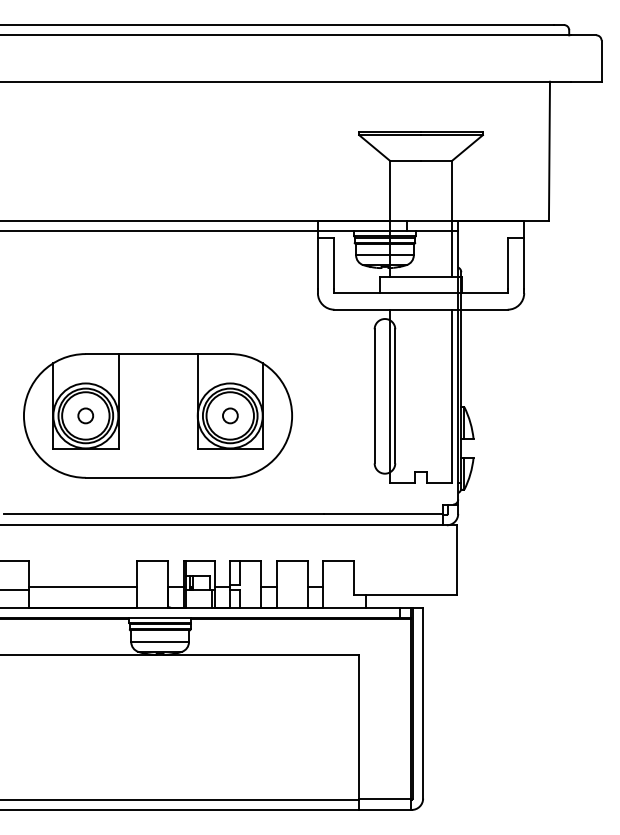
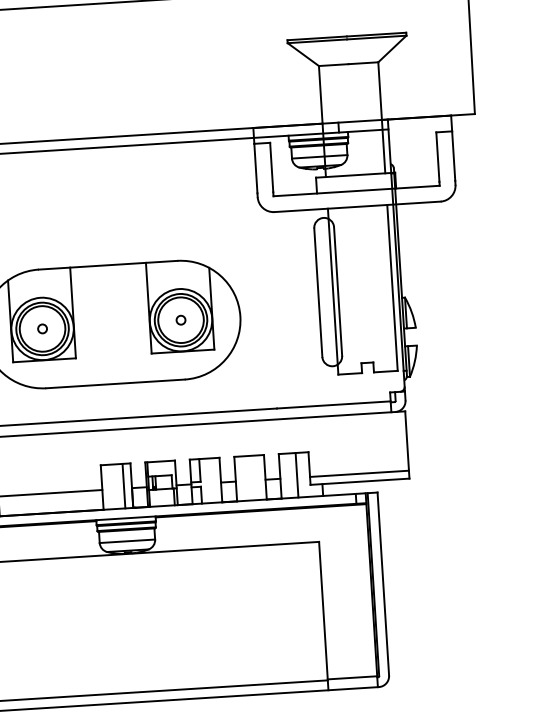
circle: (85, 415) -> (42, 328), size x0.62
circle: (229, 415) -> (180, 319), size x0.62
line: (160, 584) -> (124, 486), added
line: (340, 584) -> (296, 475), added
line: (405, 587) -> (359, 474), added

